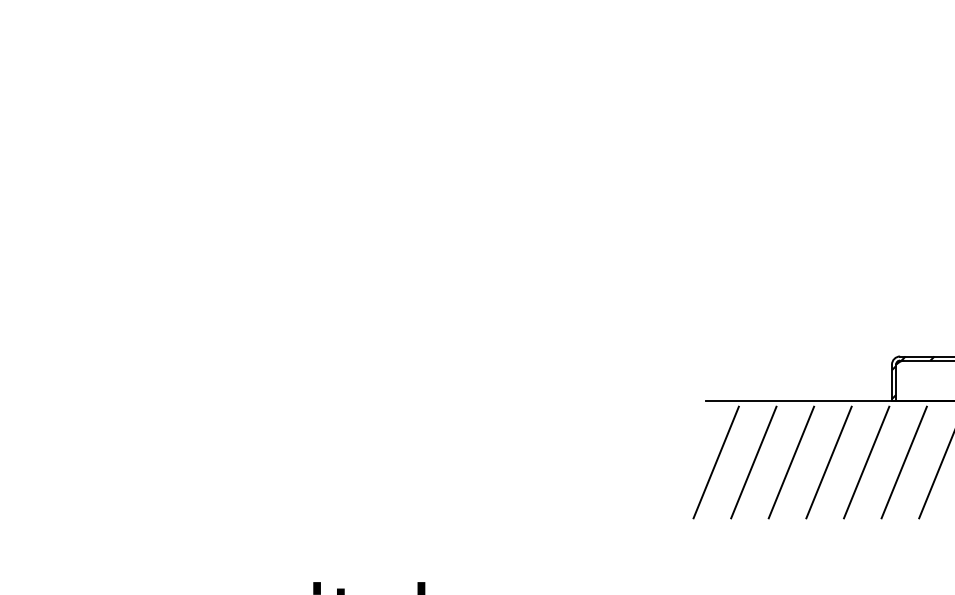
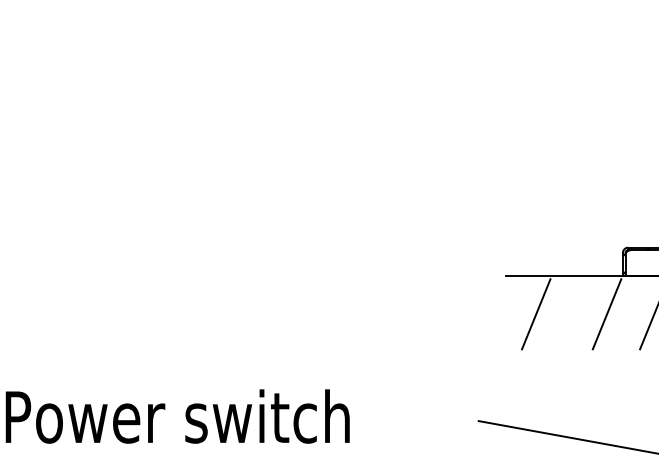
line: (716, 462) -> (512, 314), removed
line: (790, 462) -> (559, 314), removed
line: (829, 462) -> (583, 314), removed
line: (903, 462) -> (630, 314), removed

